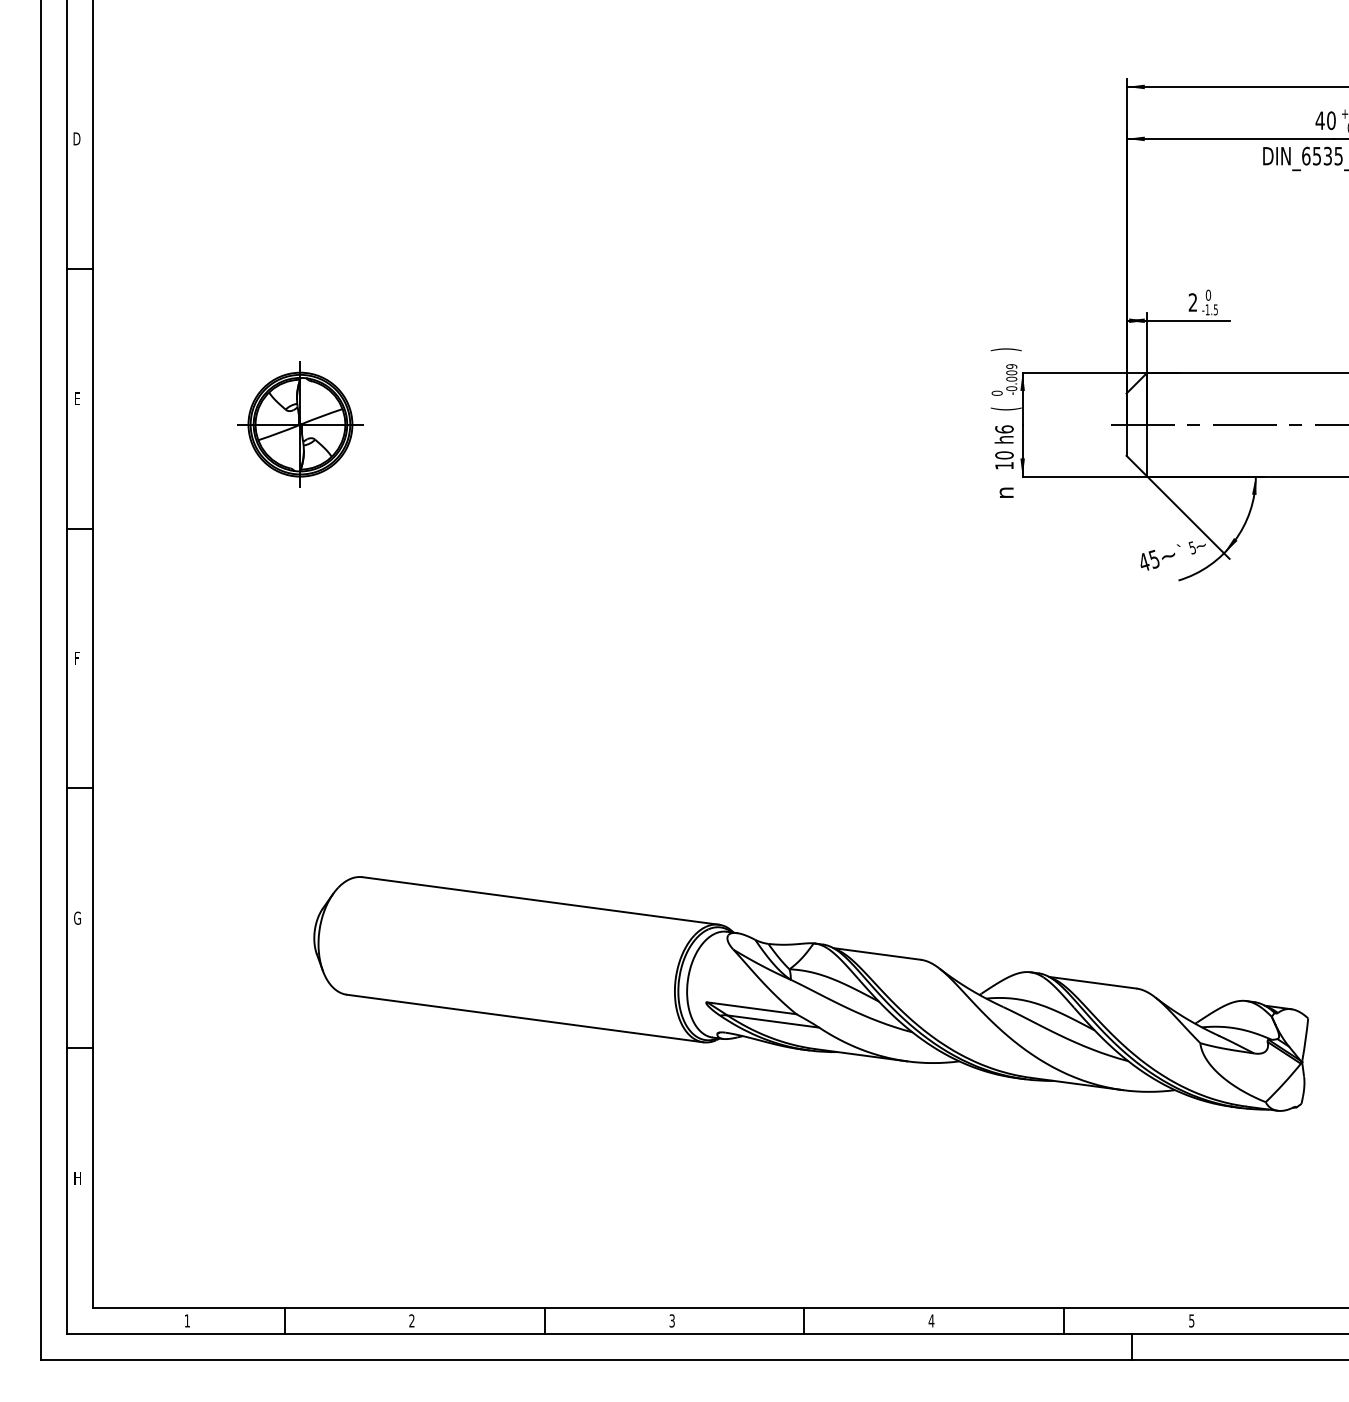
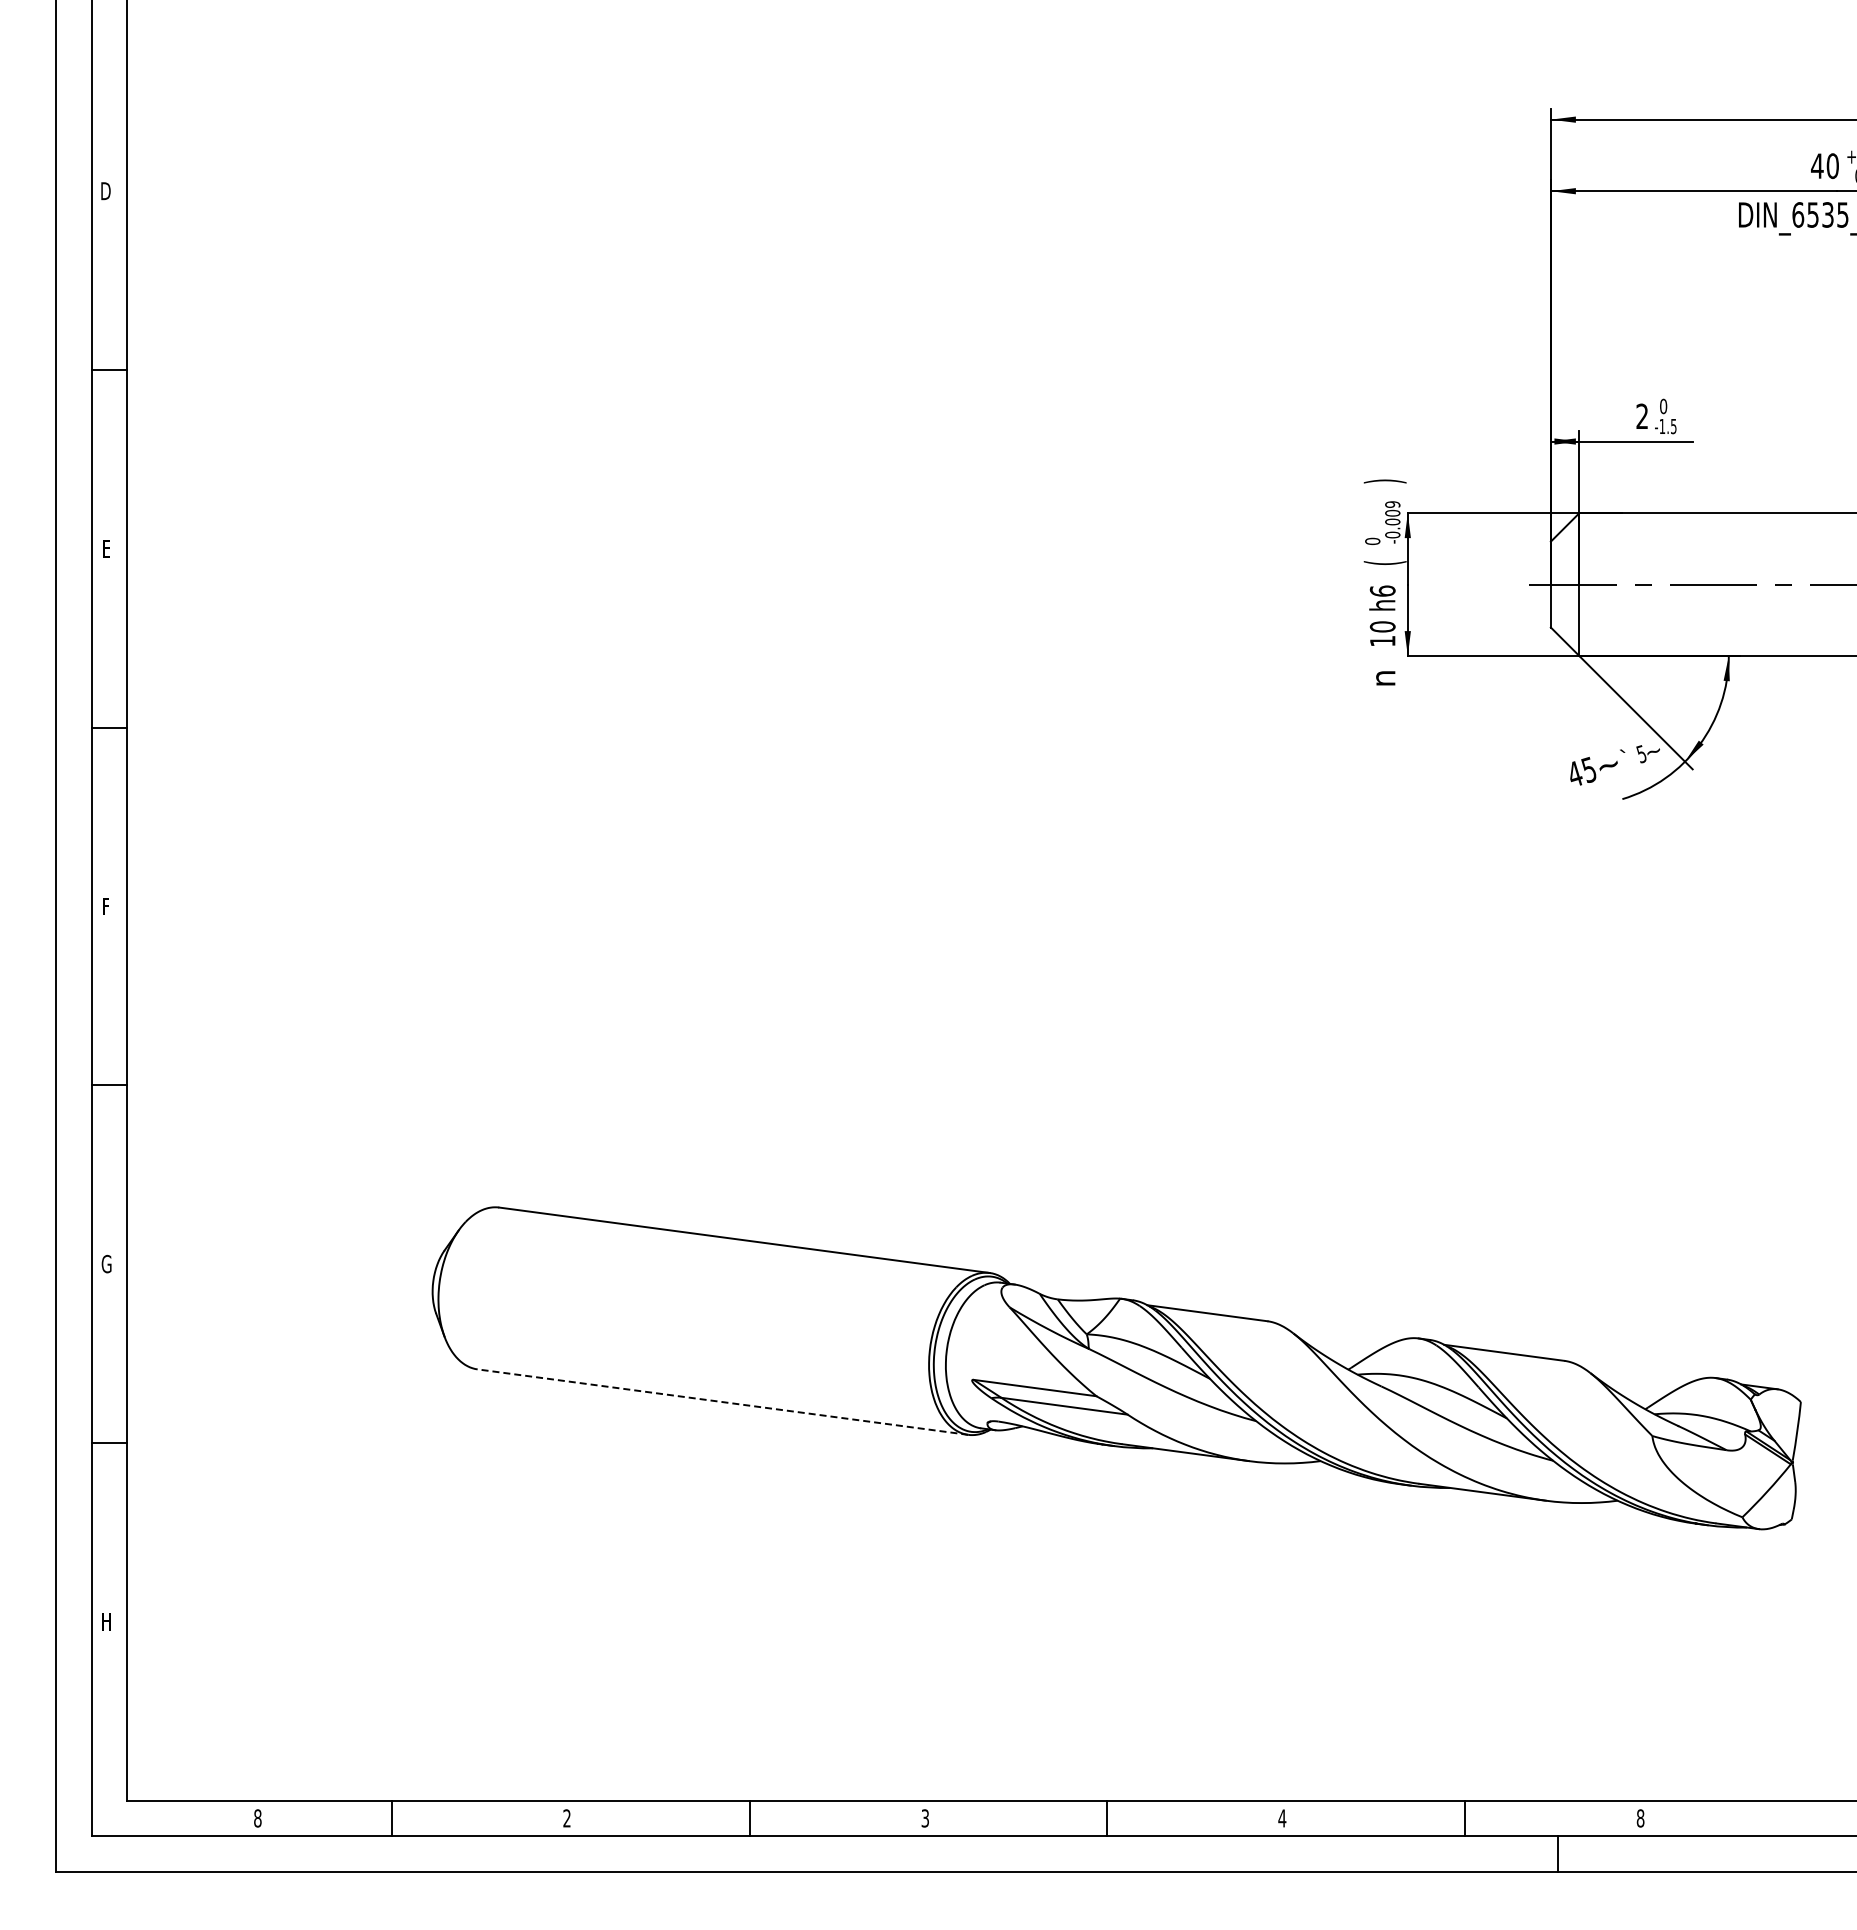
part: (300, 424) -> (413, 584), removed
line: (524, 1018) -> (722, 1402), solid -> dashed
text: (187, 1320) -> (257, 1818), 1 -> 8
text: (1191, 1320) -> (1640, 1818), 5 -> 8

